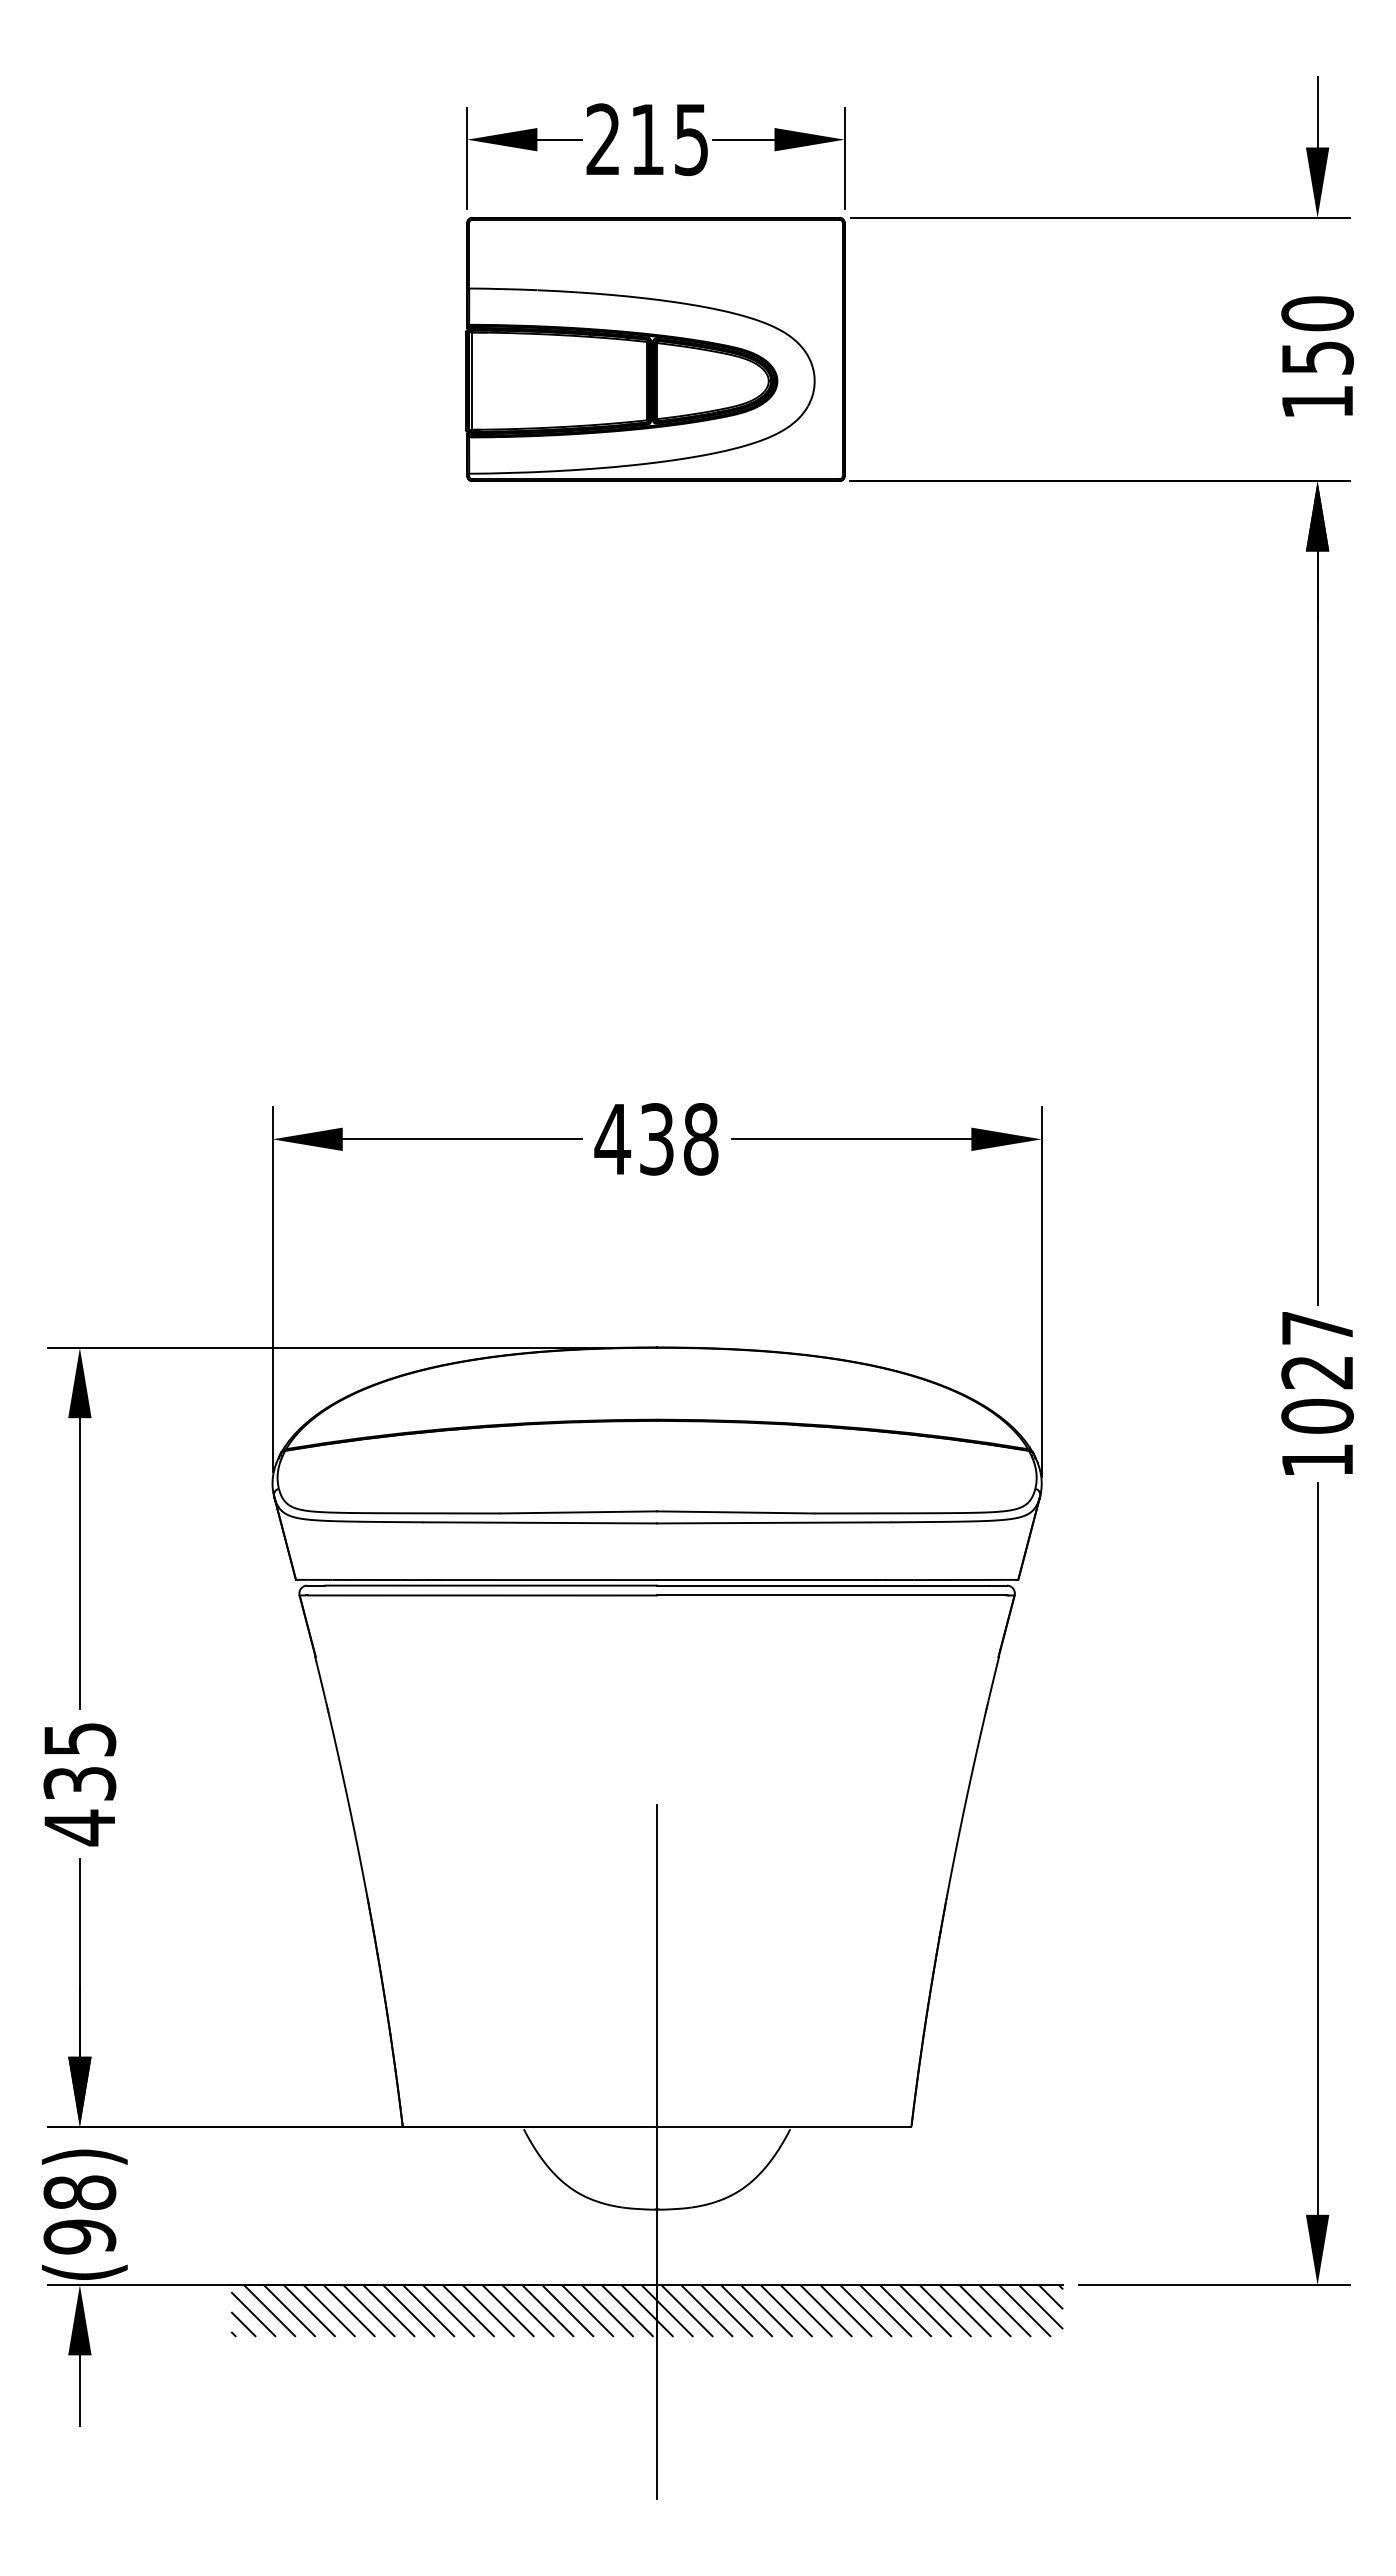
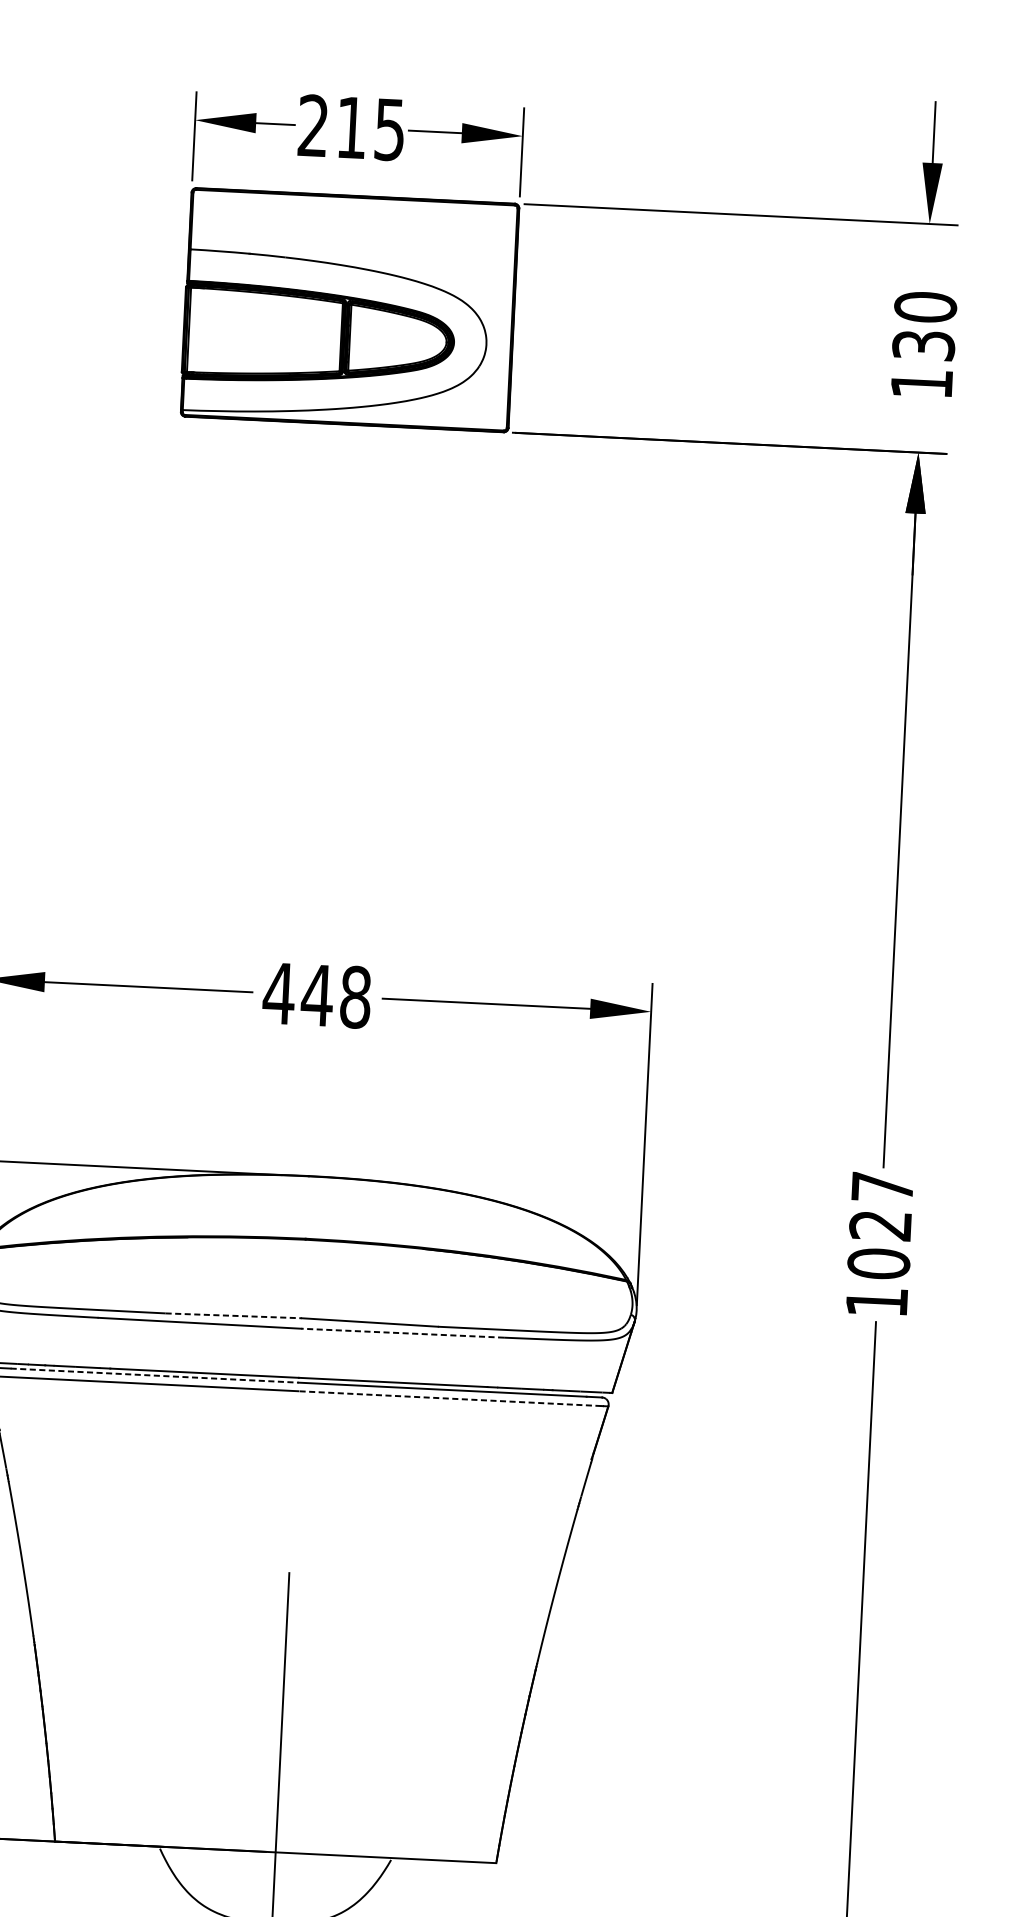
text: (1317, 357) -> (923, 345), 150 -> 130
text: (656, 1139) -> (317, 995), 438 -> 448
line: (579, 1512) -> (234, 1315), solid -> dashed
line: (774, 1522) -> (403, 1332), solid -> dashed
line: (491, 1585) -> (154, 1375), solid -> dashed
line: (831, 1595) -> (449, 1398), solid -> dashed

